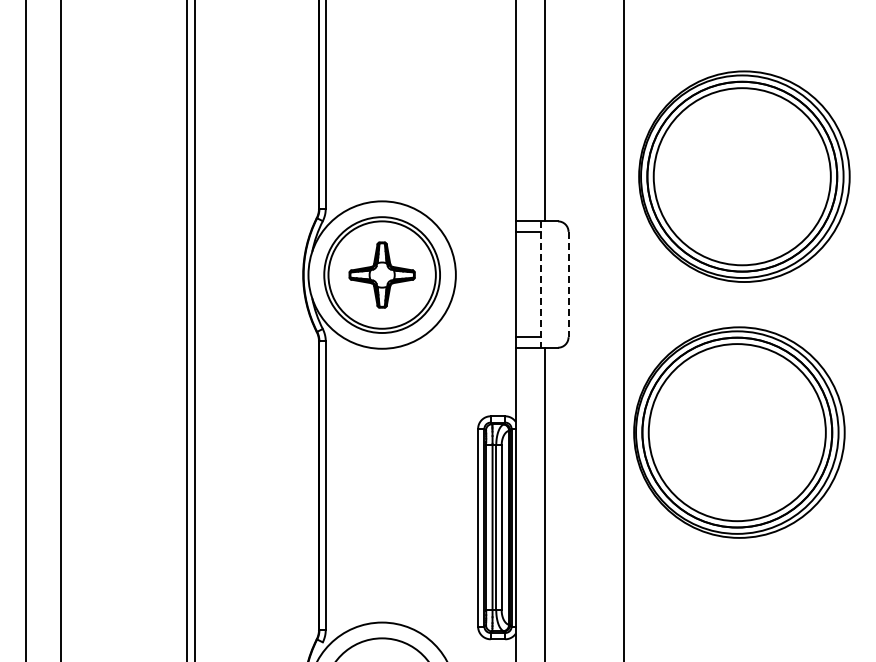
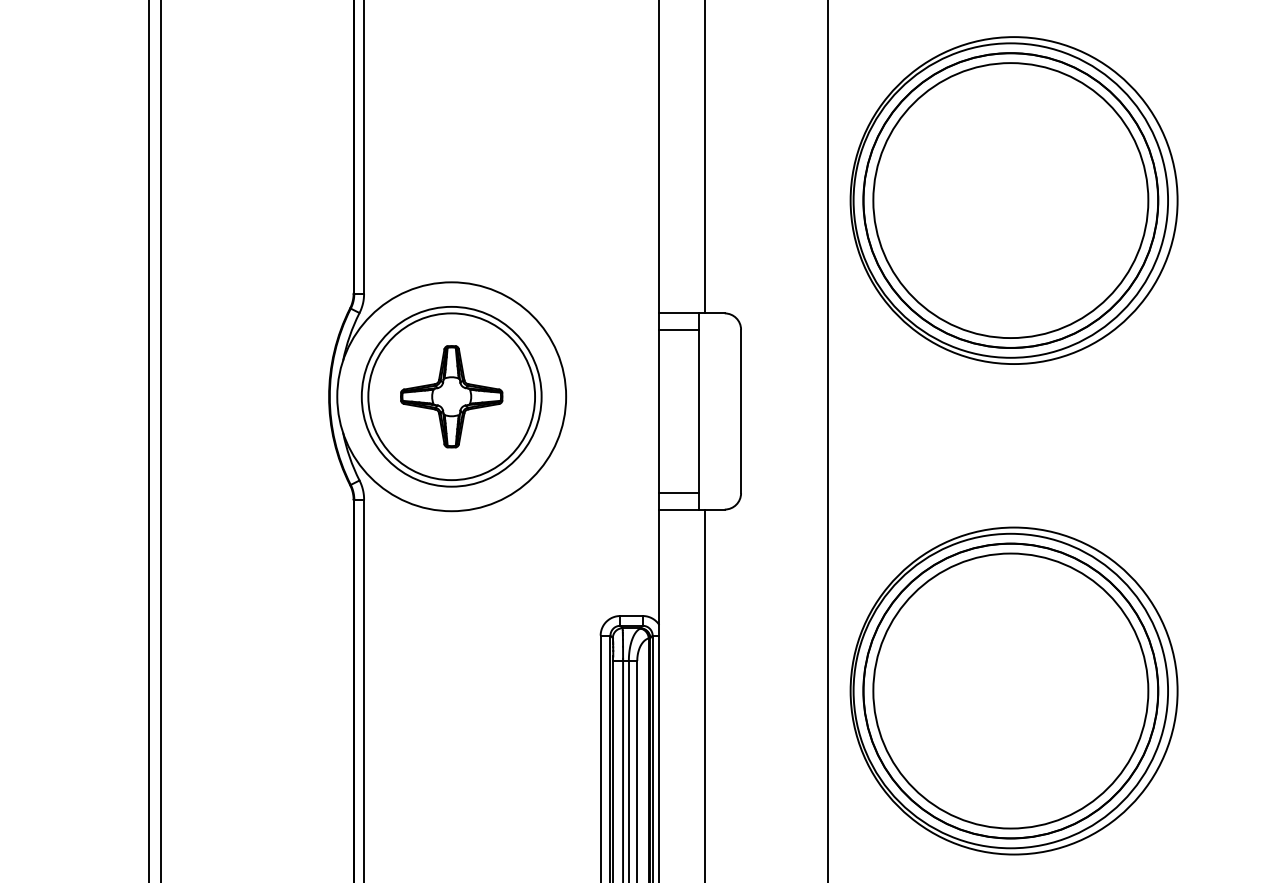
part: (744, 176) -> (1014, 200), moved
line: (568, 284) -> (740, 411), dashed -> solid
line: (541, 285) -> (699, 412), dashed -> solid
part: (739, 432) -> (1014, 690), moved

